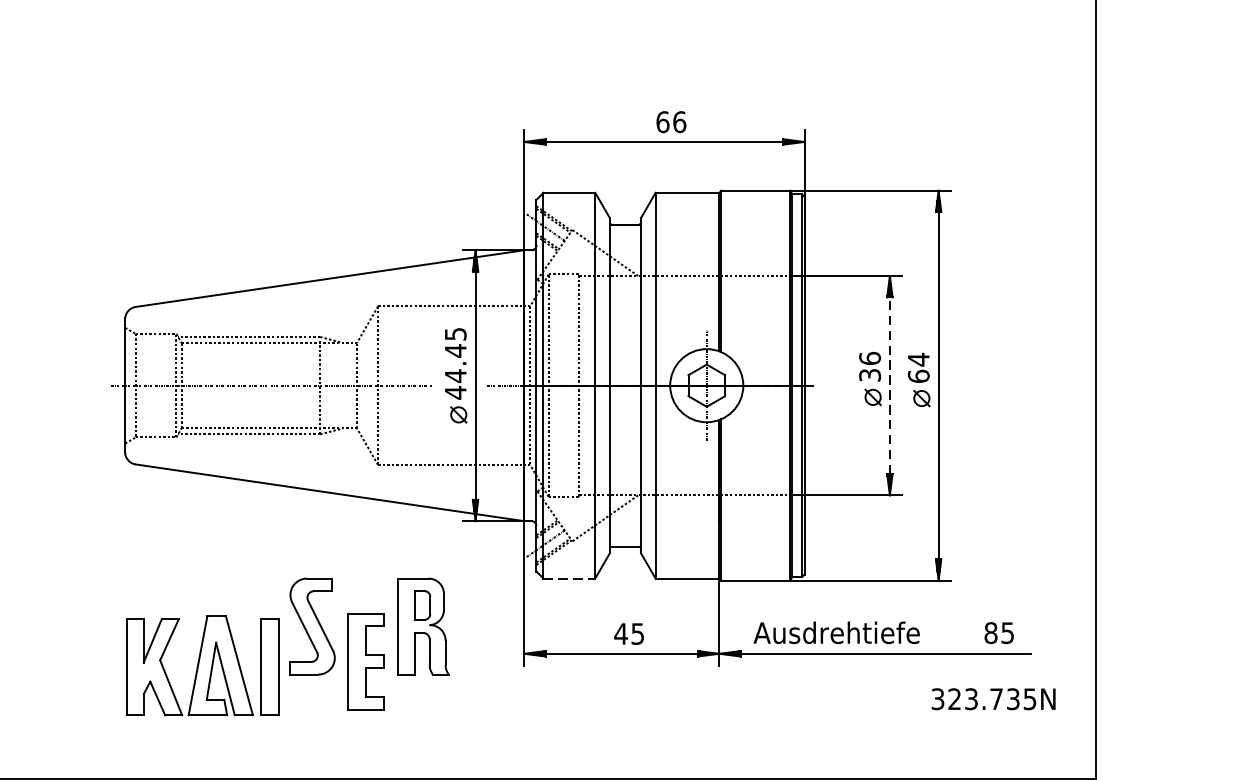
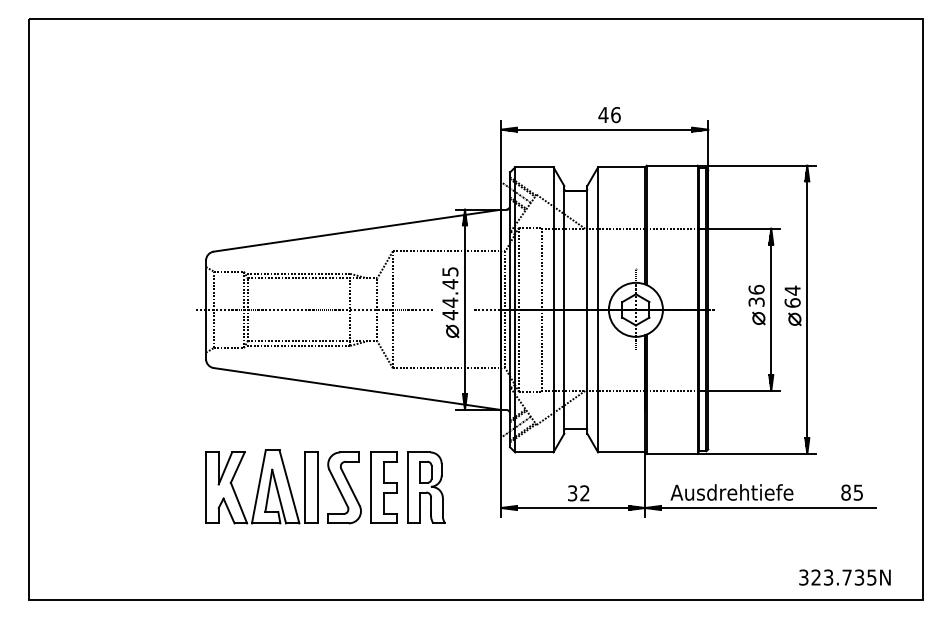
text: (662, 122) -> (603, 115), 66 -> 46
line: (890, 385) -> (771, 309), dashed -> solid
line: (569, 578) -> (534, 452), dashed -> solid
text: (629, 634) -> (578, 493), 45 -> 32
part: (365, 661) -> (383, 487), moved
part: (201, 665) -> (261, 486), moved
text: (993, 699) -> (844, 577), moved

